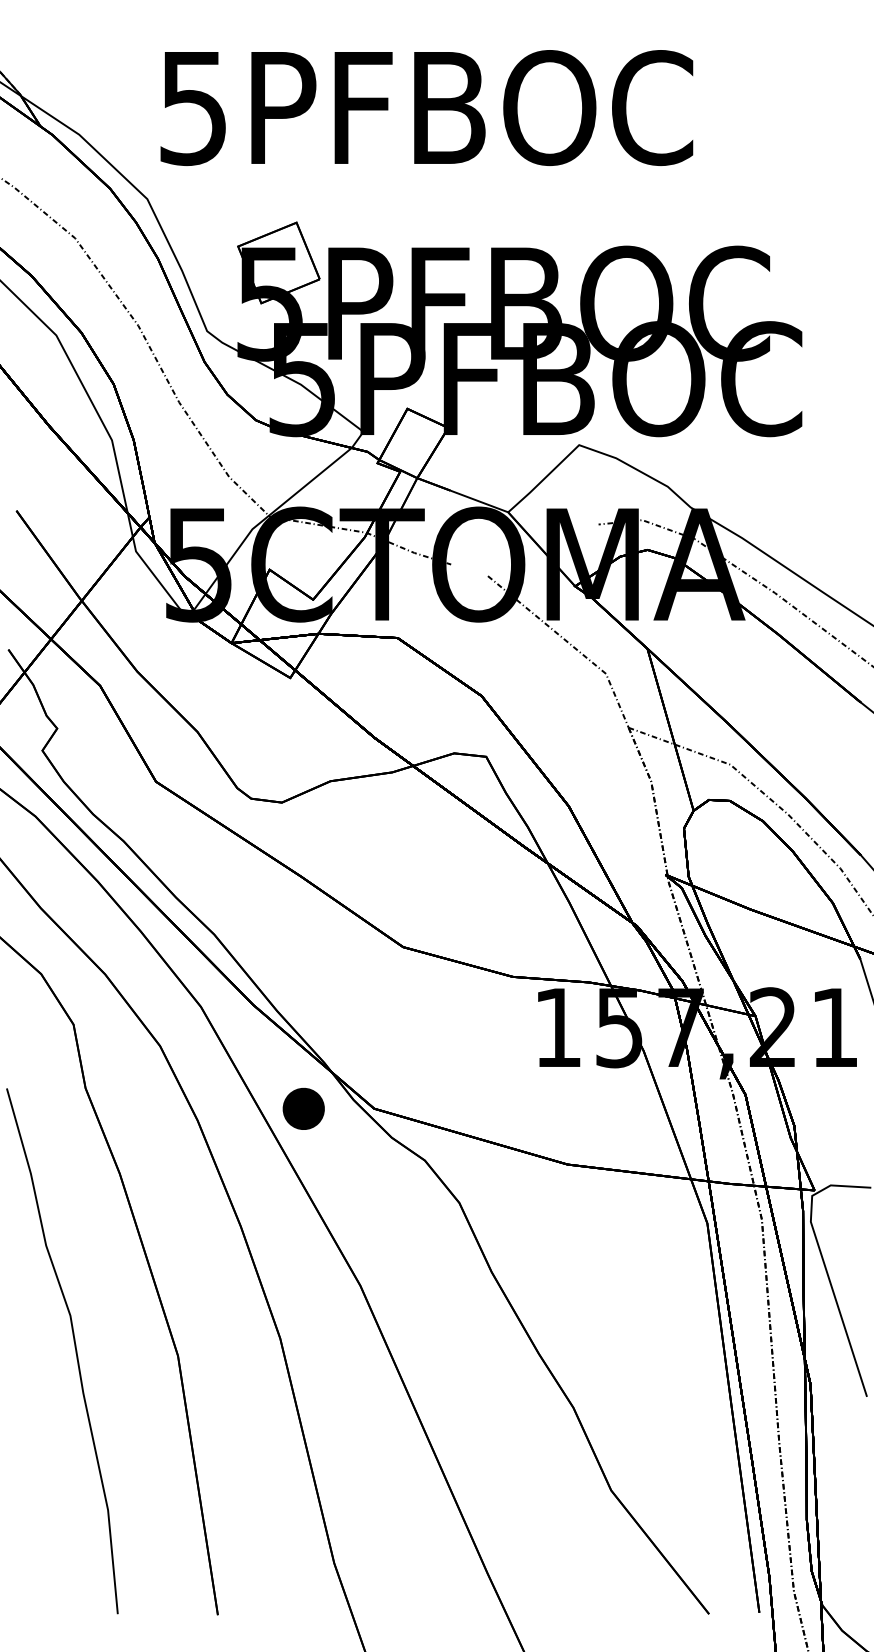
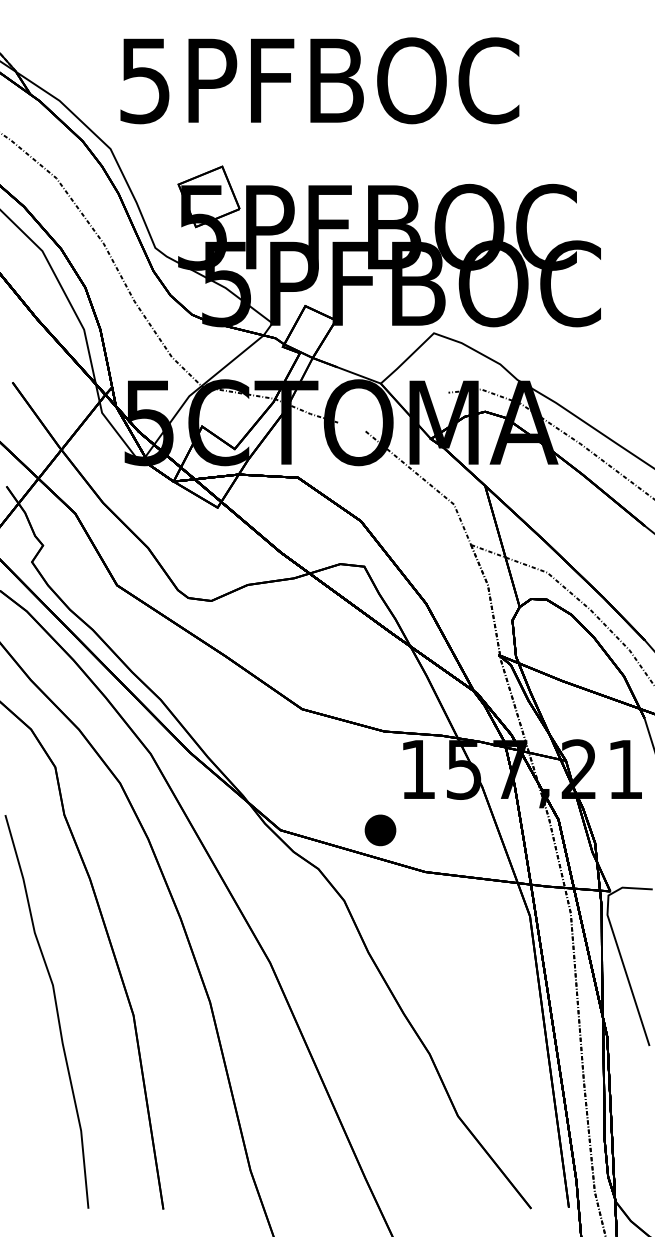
part: (303, 1108) -> (380, 830), moved

